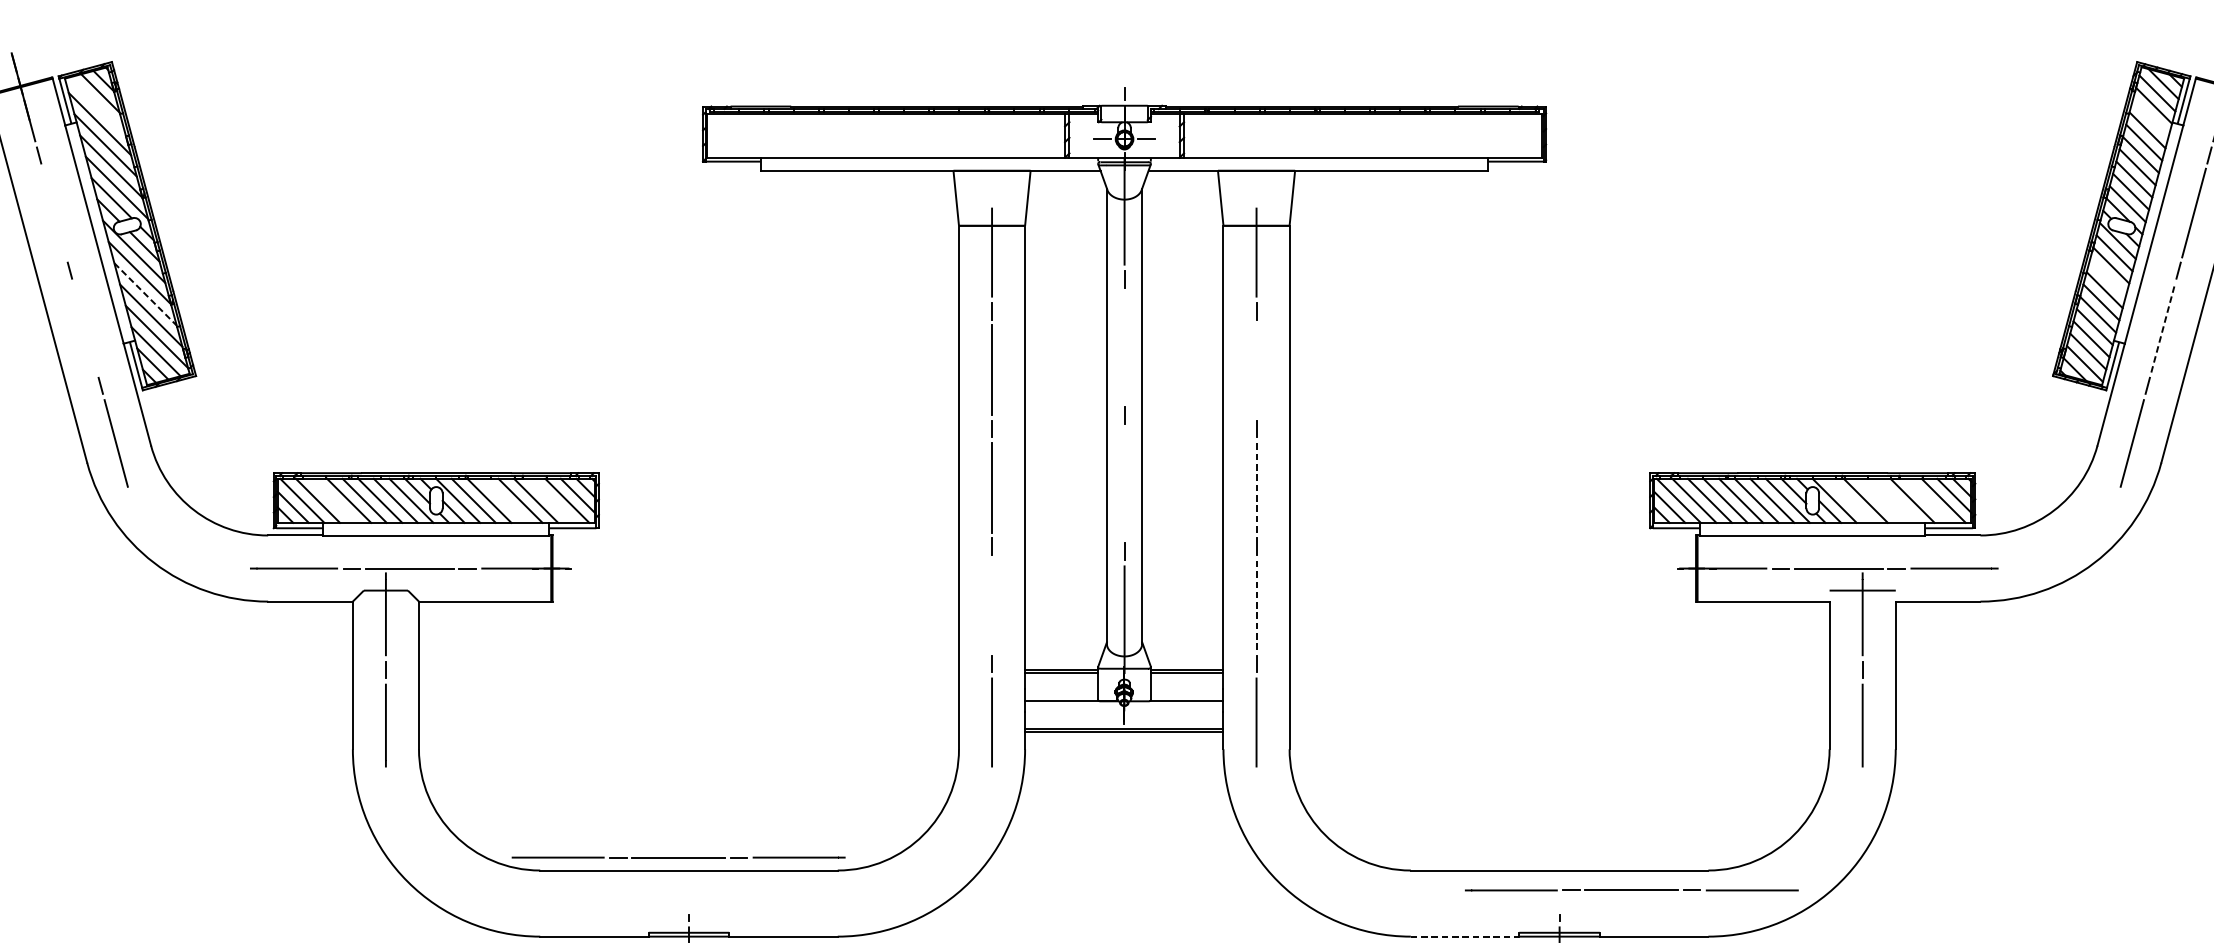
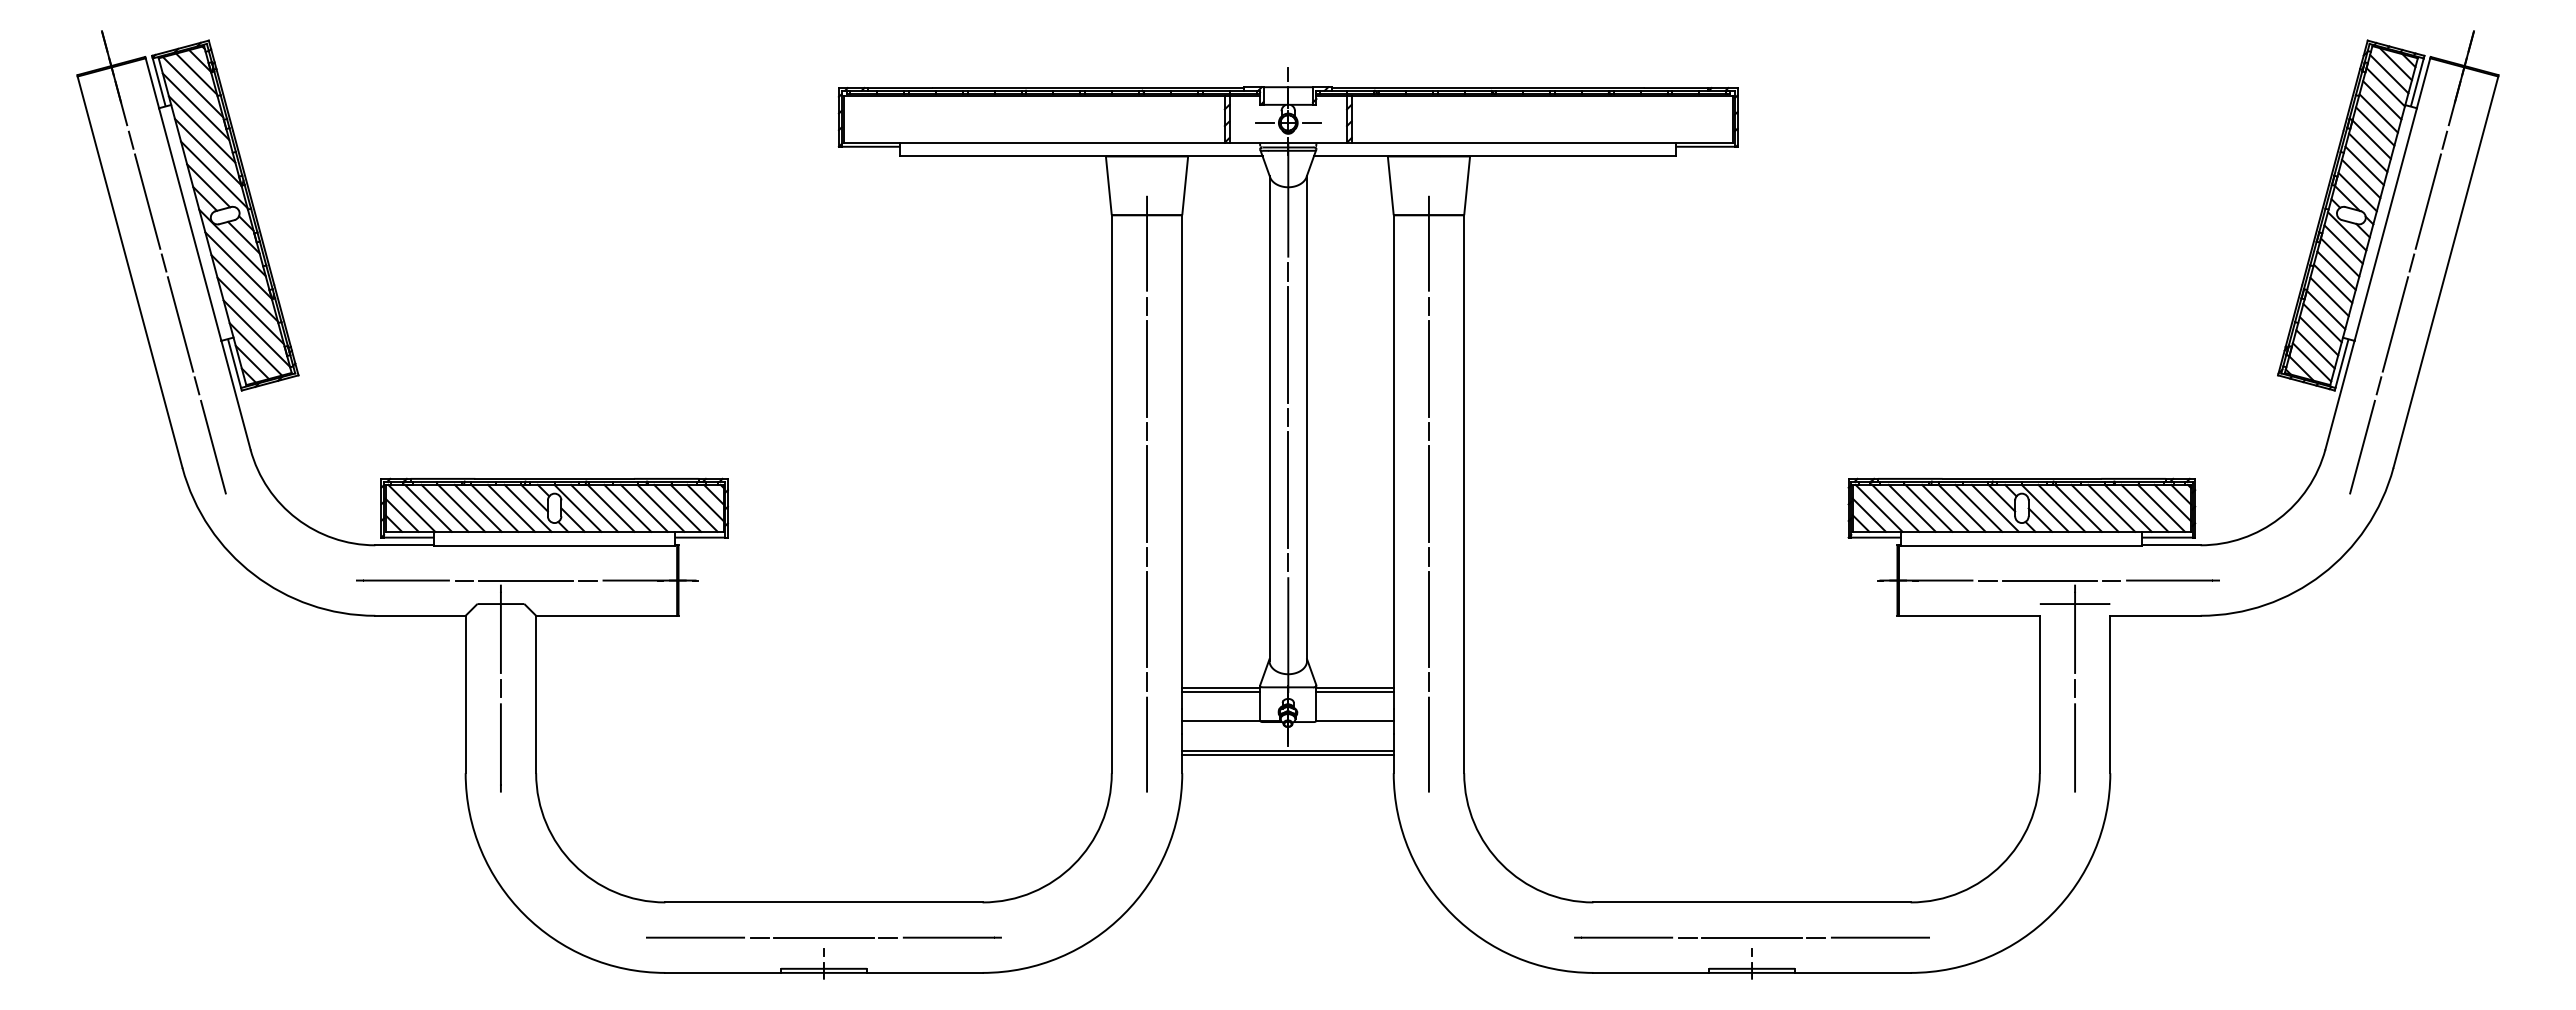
line: (97, 106) -> (193, 87), added
line: (2151, 118) -> (2382, 100), added
line: (54, 212) -> (147, 201), added
line: (2107, 277) -> (2336, 270), added
line: (145, 294) -> (244, 288), dashed -> solid
line: (85, 328) -> (180, 324), added
line: (2163, 328) -> (2395, 324), dashed -> solid
line: (1124, 347) -> (1288, 344), added
line: (1256, 369) -> (1428, 368), added
line: (1124, 483) -> (1288, 489), added
line: (1256, 487) -> (1428, 494), dashed -> solid
line: (333, 500) -> (444, 507), added
line: (504, 500) -> (627, 507), added
line: (551, 500) -> (677, 507), added
line: (1849, 500) -> (2061, 507), added
line: (1880, 500) -> (2094, 507), added
line: (1896, 500) -> (2111, 507), added
line: (1927, 500) -> (2144, 507), added
line: (992, 605) -> (1147, 619), added
line: (1256, 605) -> (1428, 619), dashed -> solid
line: (678, 857) -> (823, 937), moved
line: (1631, 890) -> (1751, 937), moved
line: (1465, 936) -> (1651, 972), dashed -> solid

